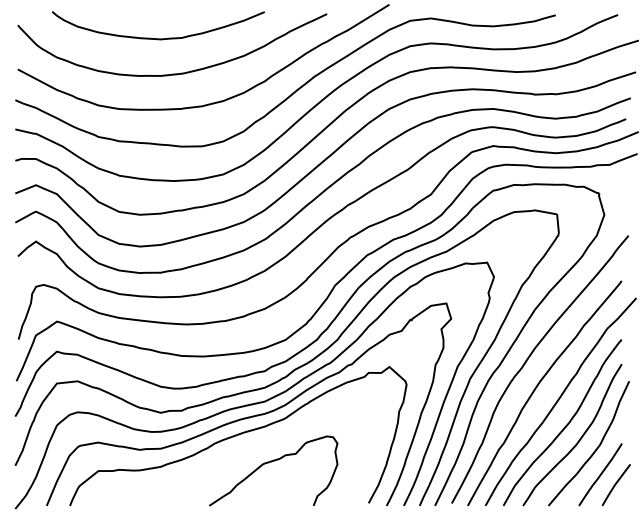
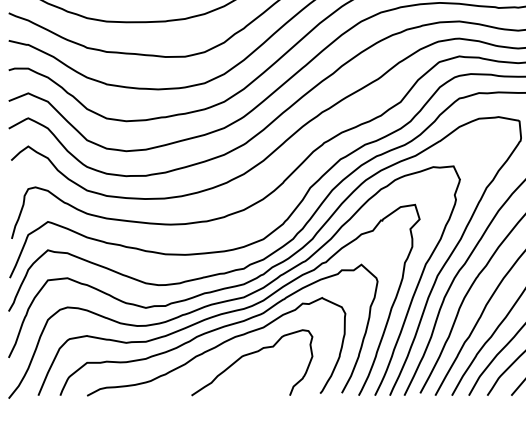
curve: (235, 453) -> (216, 346), added

